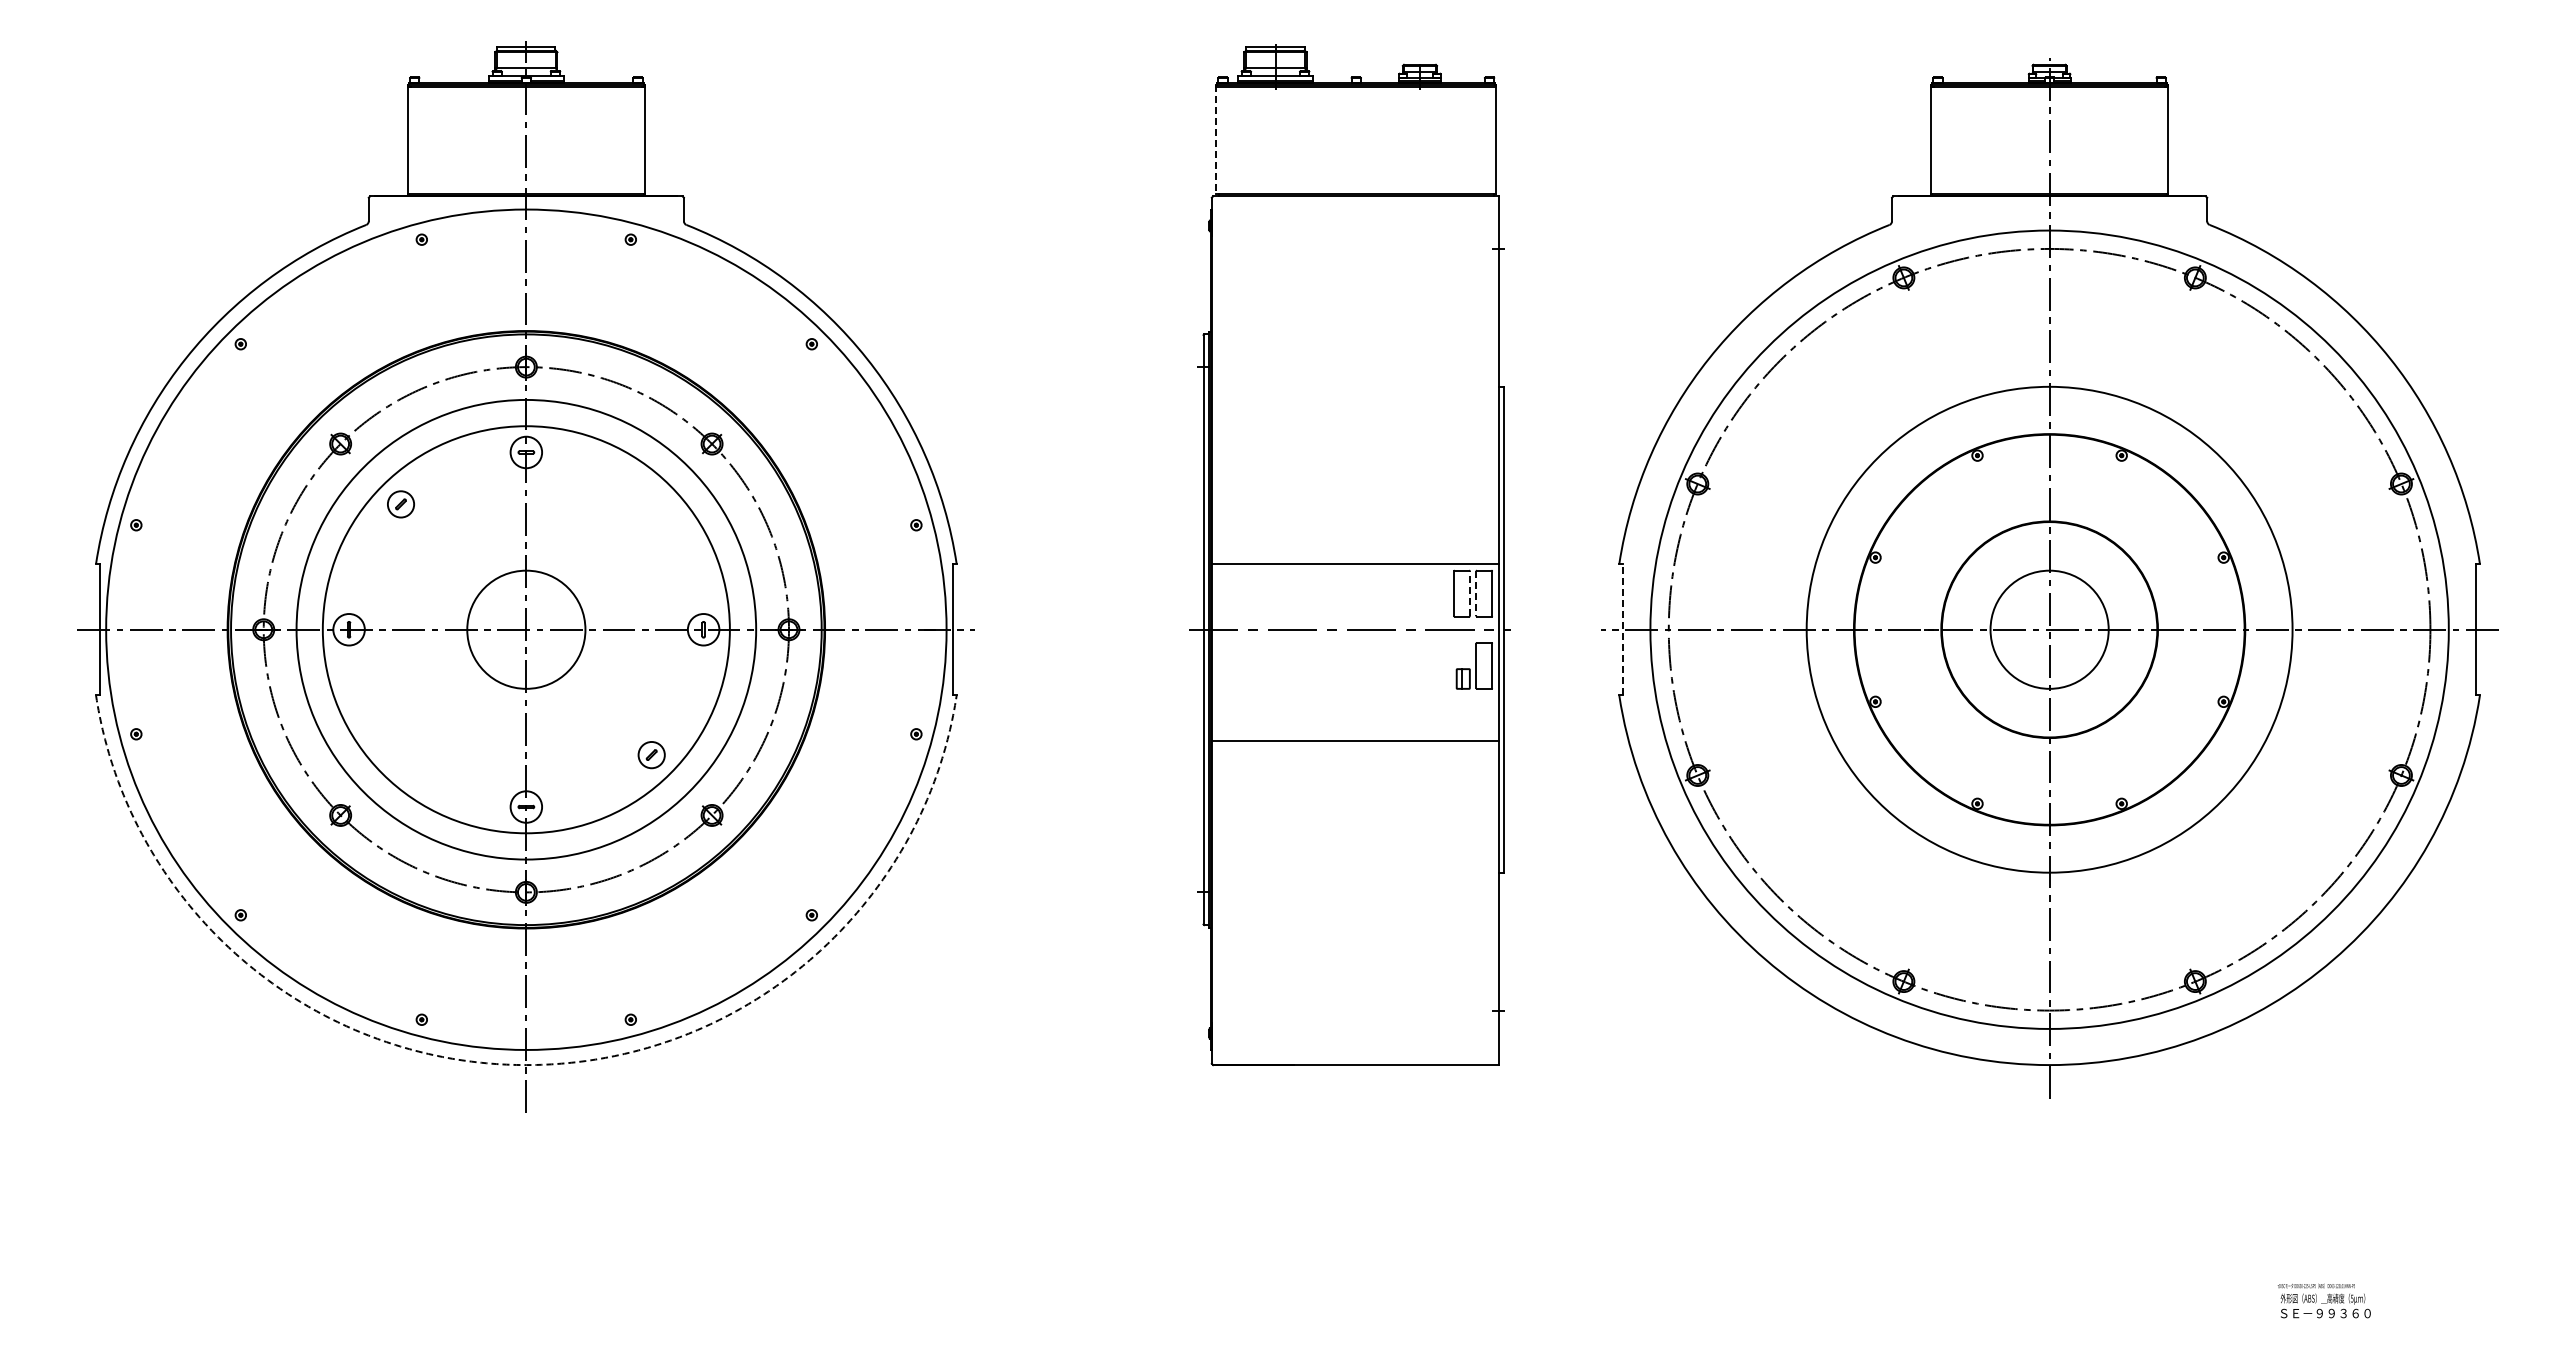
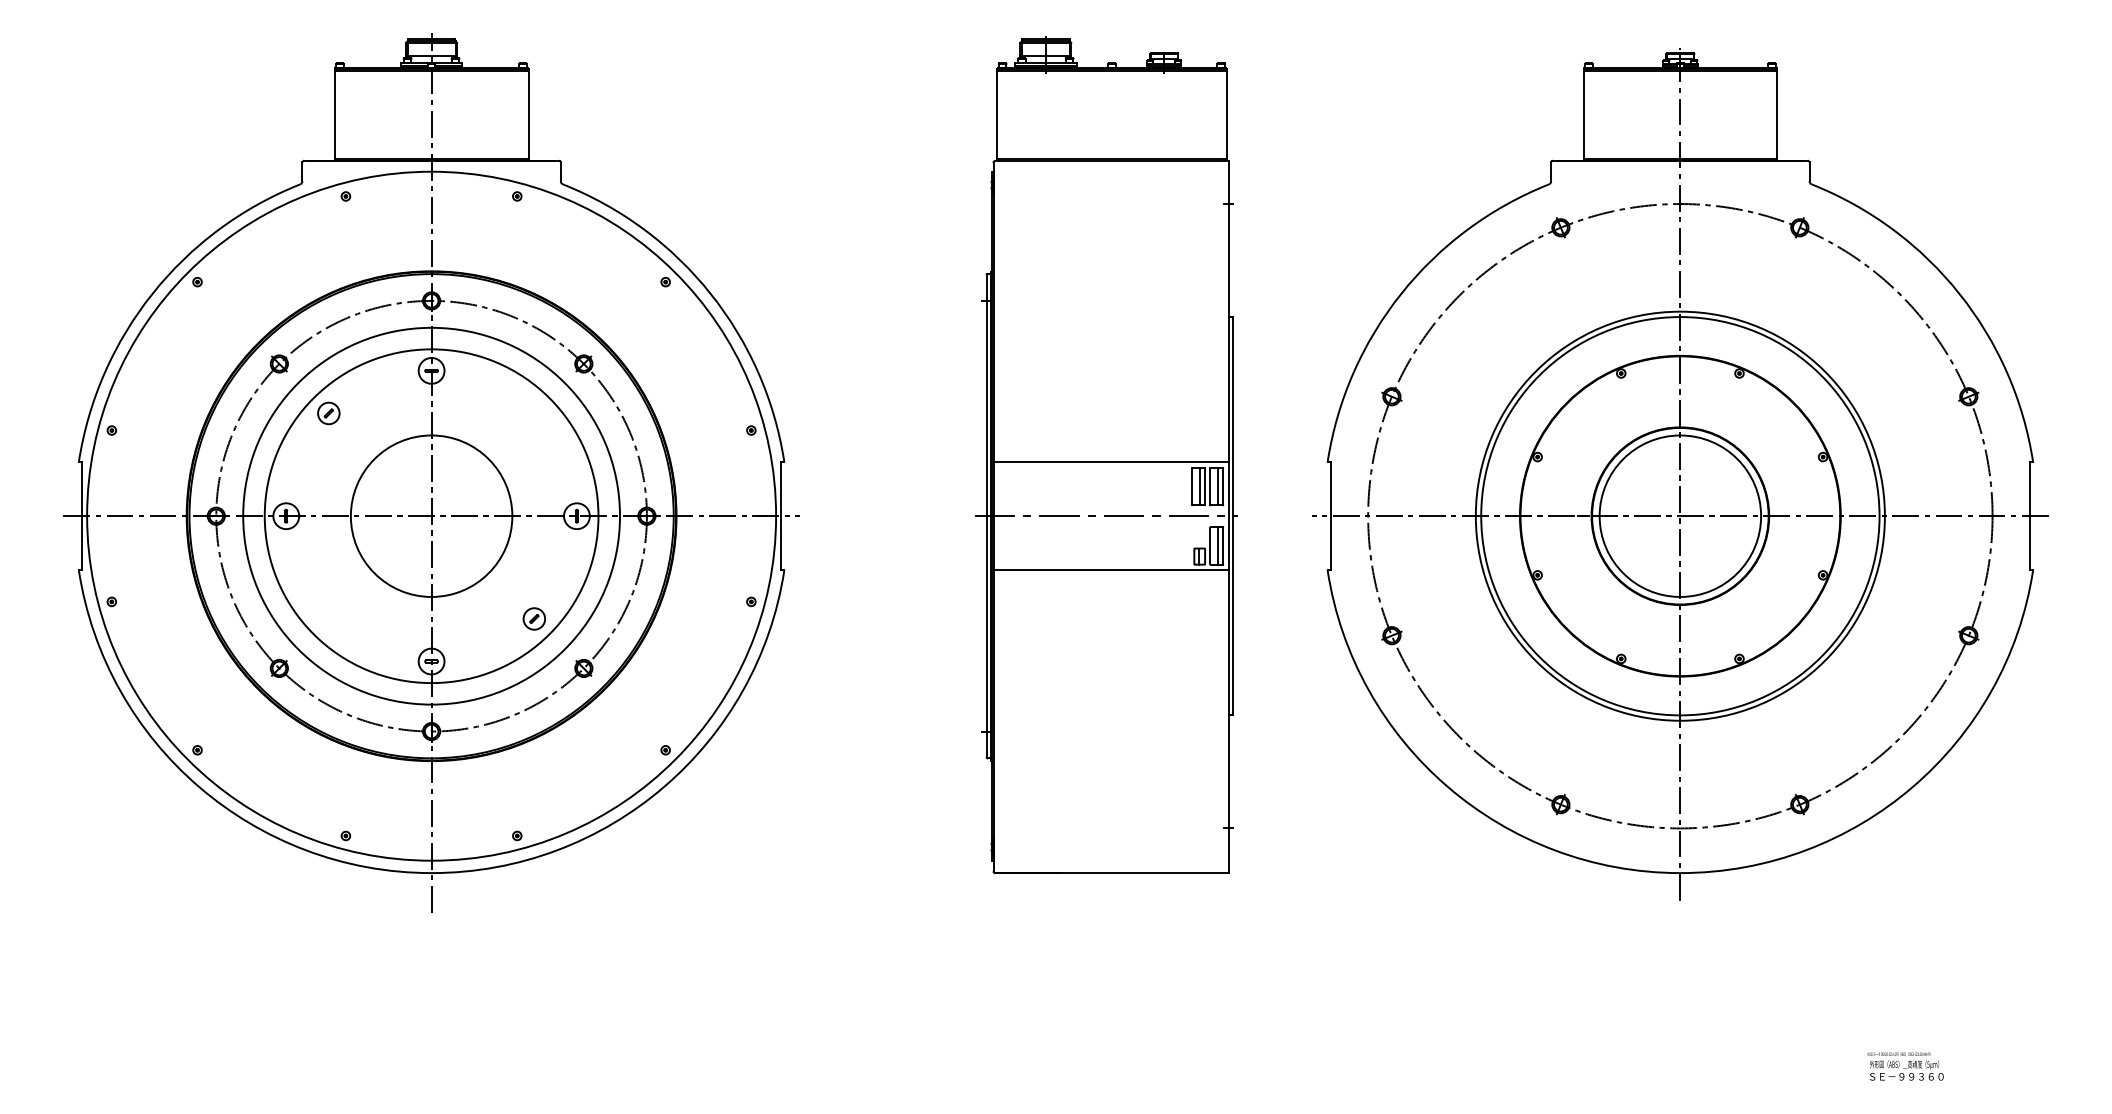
line: (1216, 139) -> (997, 114), dashed -> solid
line: (1463, 593) -> (1199, 486), added
line: (1469, 593) -> (1204, 486), dashed -> solid
line: (1485, 593) -> (1217, 486), added
line: (1476, 594) -> (1210, 487), dashed -> solid
circle: (525, 629) -> (430, 516), size x1.67
line: (1622, 629) -> (1330, 516), dashed -> solid
circle: (2049, 629) -> (1680, 516), size x0.62
circle: (2049, 629) -> (1680, 516), size x1.67
line: (1485, 665) -> (1217, 545), added
line: (1355, 741) -> (1111, 570), moved
arc: (526, 1065) -> (431, 873), dashed -> solid

